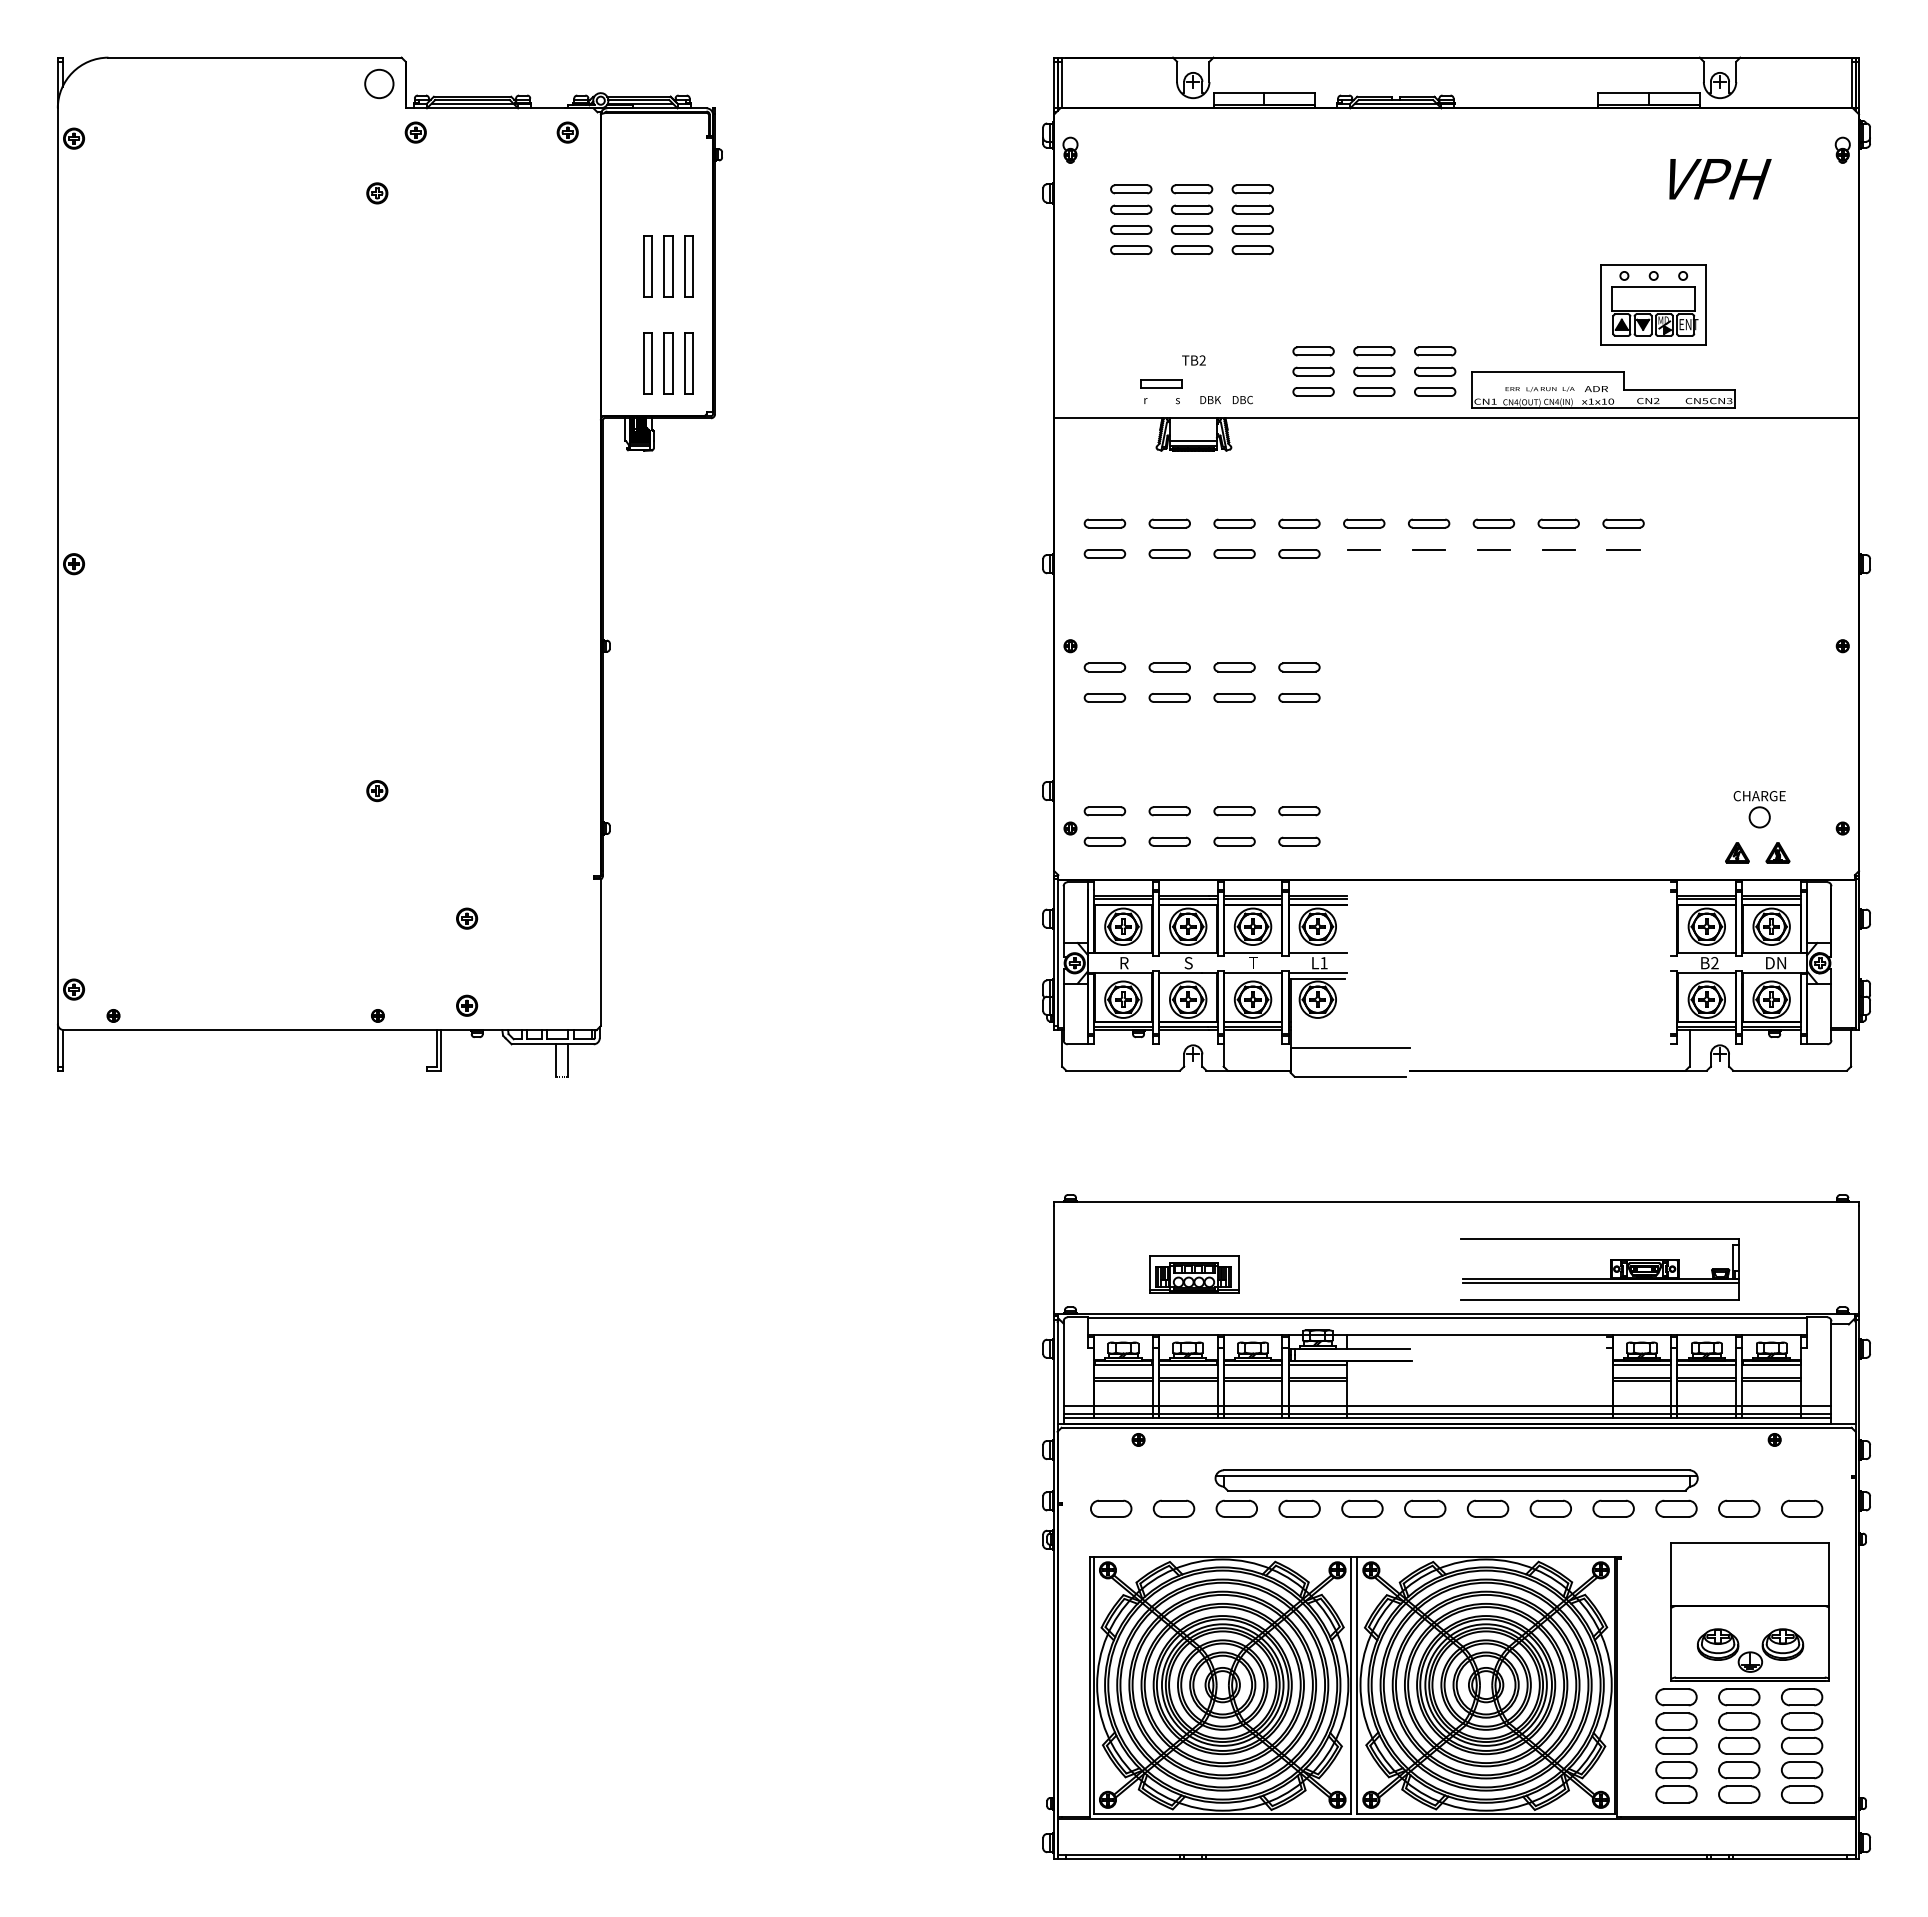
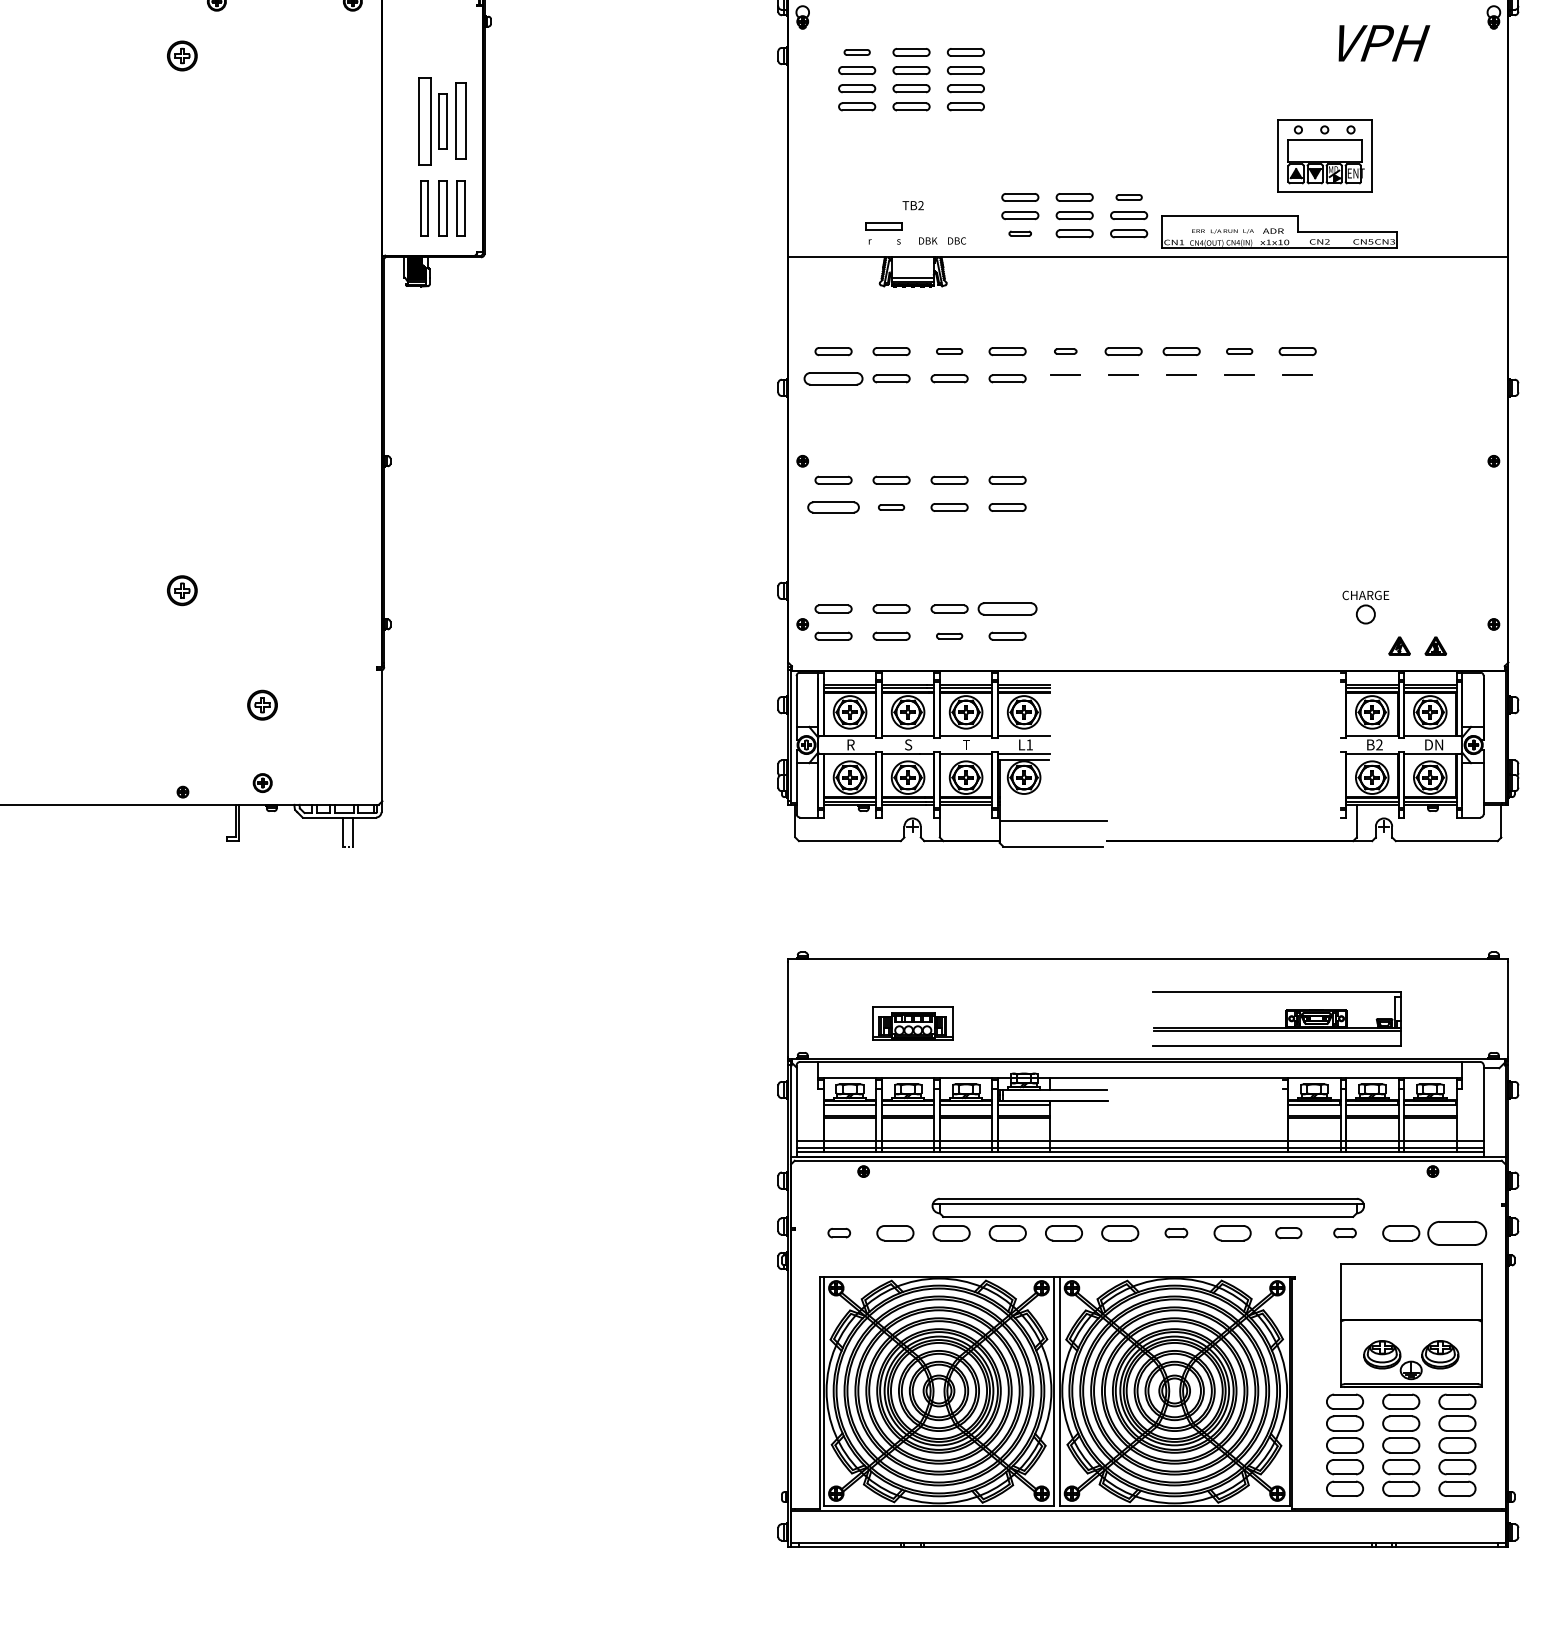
part: (1131, 189) -> (857, 52), size x0.7
part: (377, 193) -> (182, 56), size x1.6
part: (647, 266) -> (424, 121), size x1.6
part: (688, 266) -> (460, 121), size x1.4
part: (1435, 351) -> (1129, 197), size x0.7
part: (1313, 391) -> (1020, 233), size x0.6
part: (1234, 523) -> (949, 351), size x0.7
part: (1364, 523) -> (1065, 351), size x0.6
part: (1558, 523) -> (1239, 351), size x0.7
part: (1104, 553) -> (833, 378), size x1.6
part: (1104, 697) -> (833, 507), size x1.4
part: (1169, 697) -> (891, 507), size x0.7
part: (377, 791) -> (182, 591), size x1.6
part: (1759, 809) -> (1365, 607), moved
part: (1299, 811) -> (1007, 609), size x1.6
part: (1234, 841) -> (949, 636), size x0.7
part: (467, 918) -> (263, 704), size x1.6
part: (1111, 1508) -> (839, 1232), size x0.6
part: (1487, 1508) -> (1175, 1232), size x0.6
part: (1613, 1508) -> (1288, 1232), size x0.7
part: (1676, 1508) -> (1345, 1232), size x0.6
part: (1802, 1508) -> (1457, 1232), size x1.6

